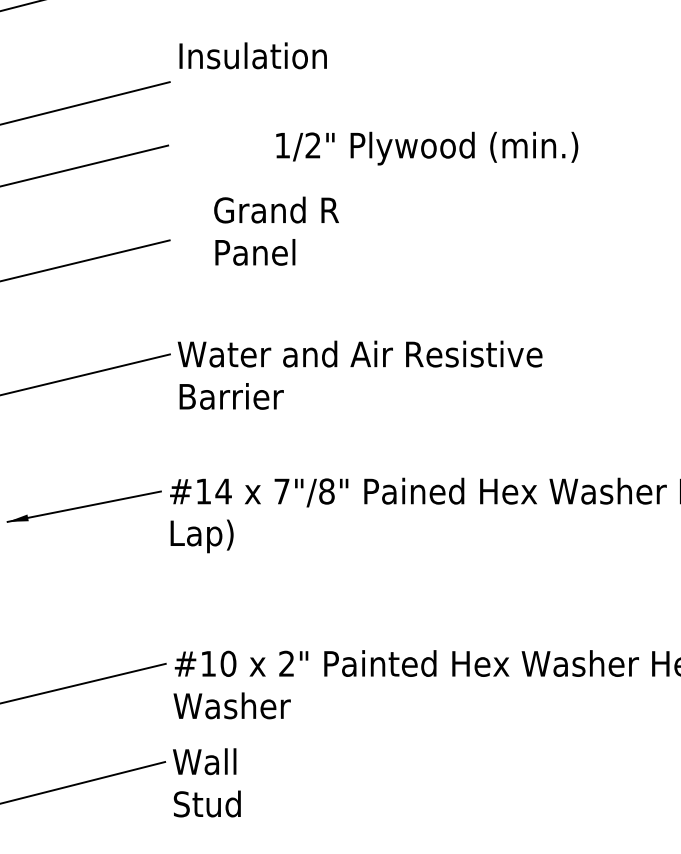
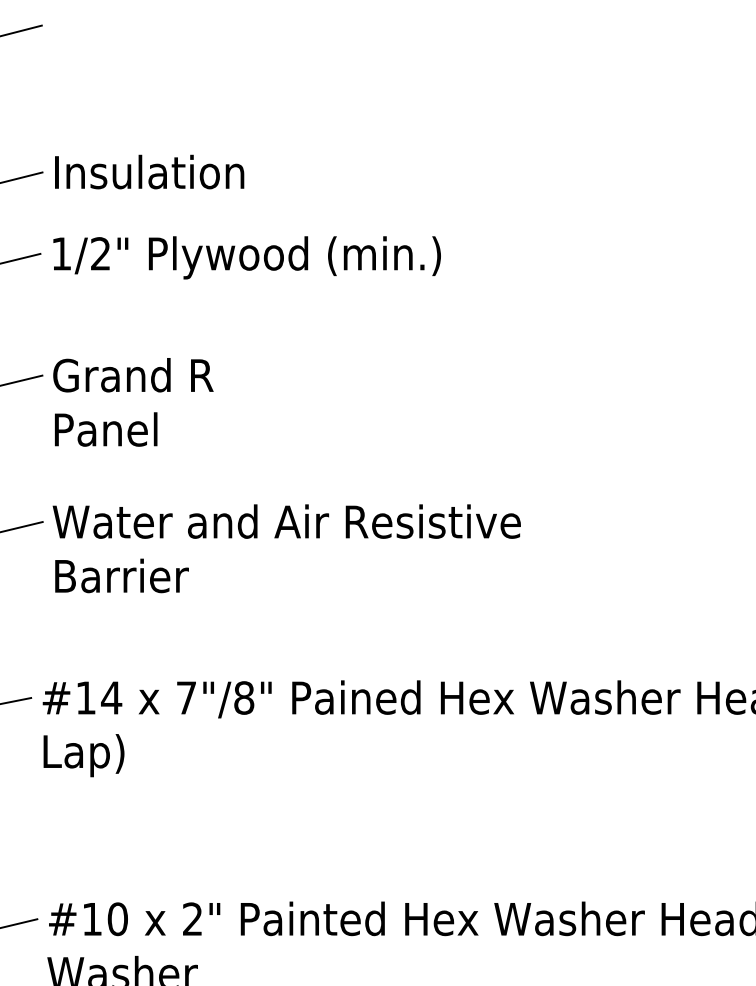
text: (252, 55) -> (148, 171), moved
text: (427, 148) -> (247, 257), moved
text: (276, 230) -> (133, 401), moved

